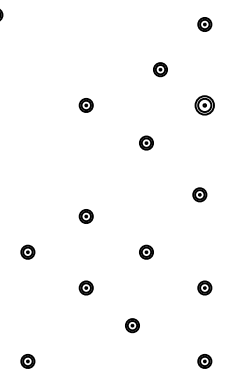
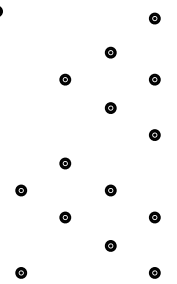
part: (160, 69) -> (110, 52), moved
part: (204, 105) -> (154, 79), size x0.71
part: (199, 194) -> (154, 134), moved
part: (132, 325) -> (110, 245), moved

